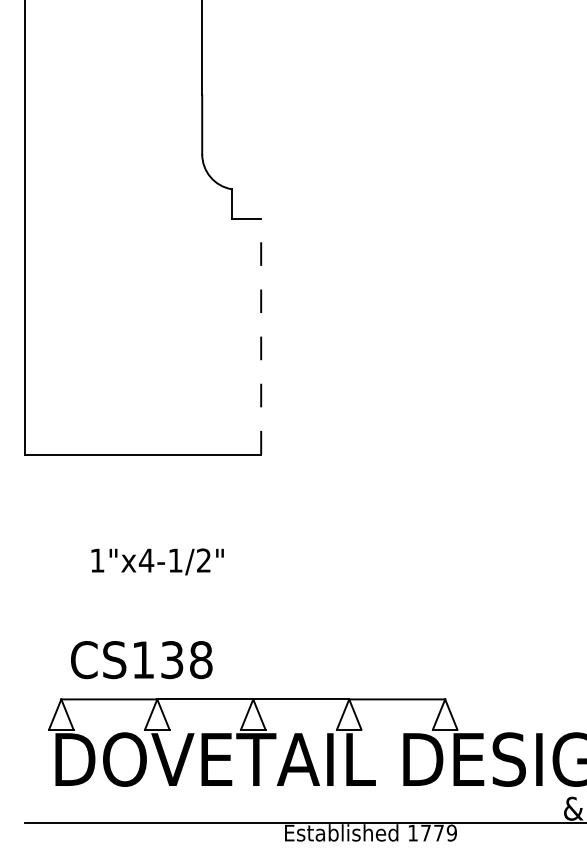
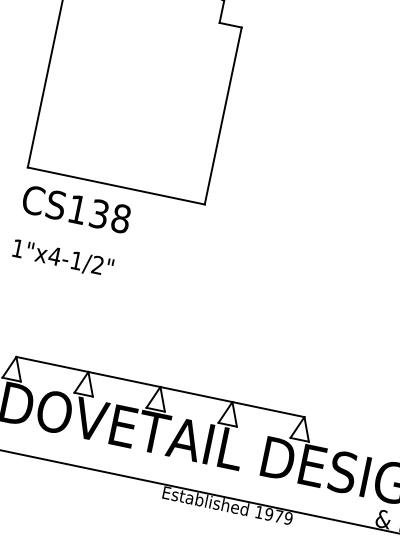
line: (261, 336) -> (223, 115), dashed -> solid
text: (157, 561) -> (62, 258), moved
text: (141, 660) -> (76, 209), moved
text: (426, 832) -> (269, 514), 1779 -> 1979

